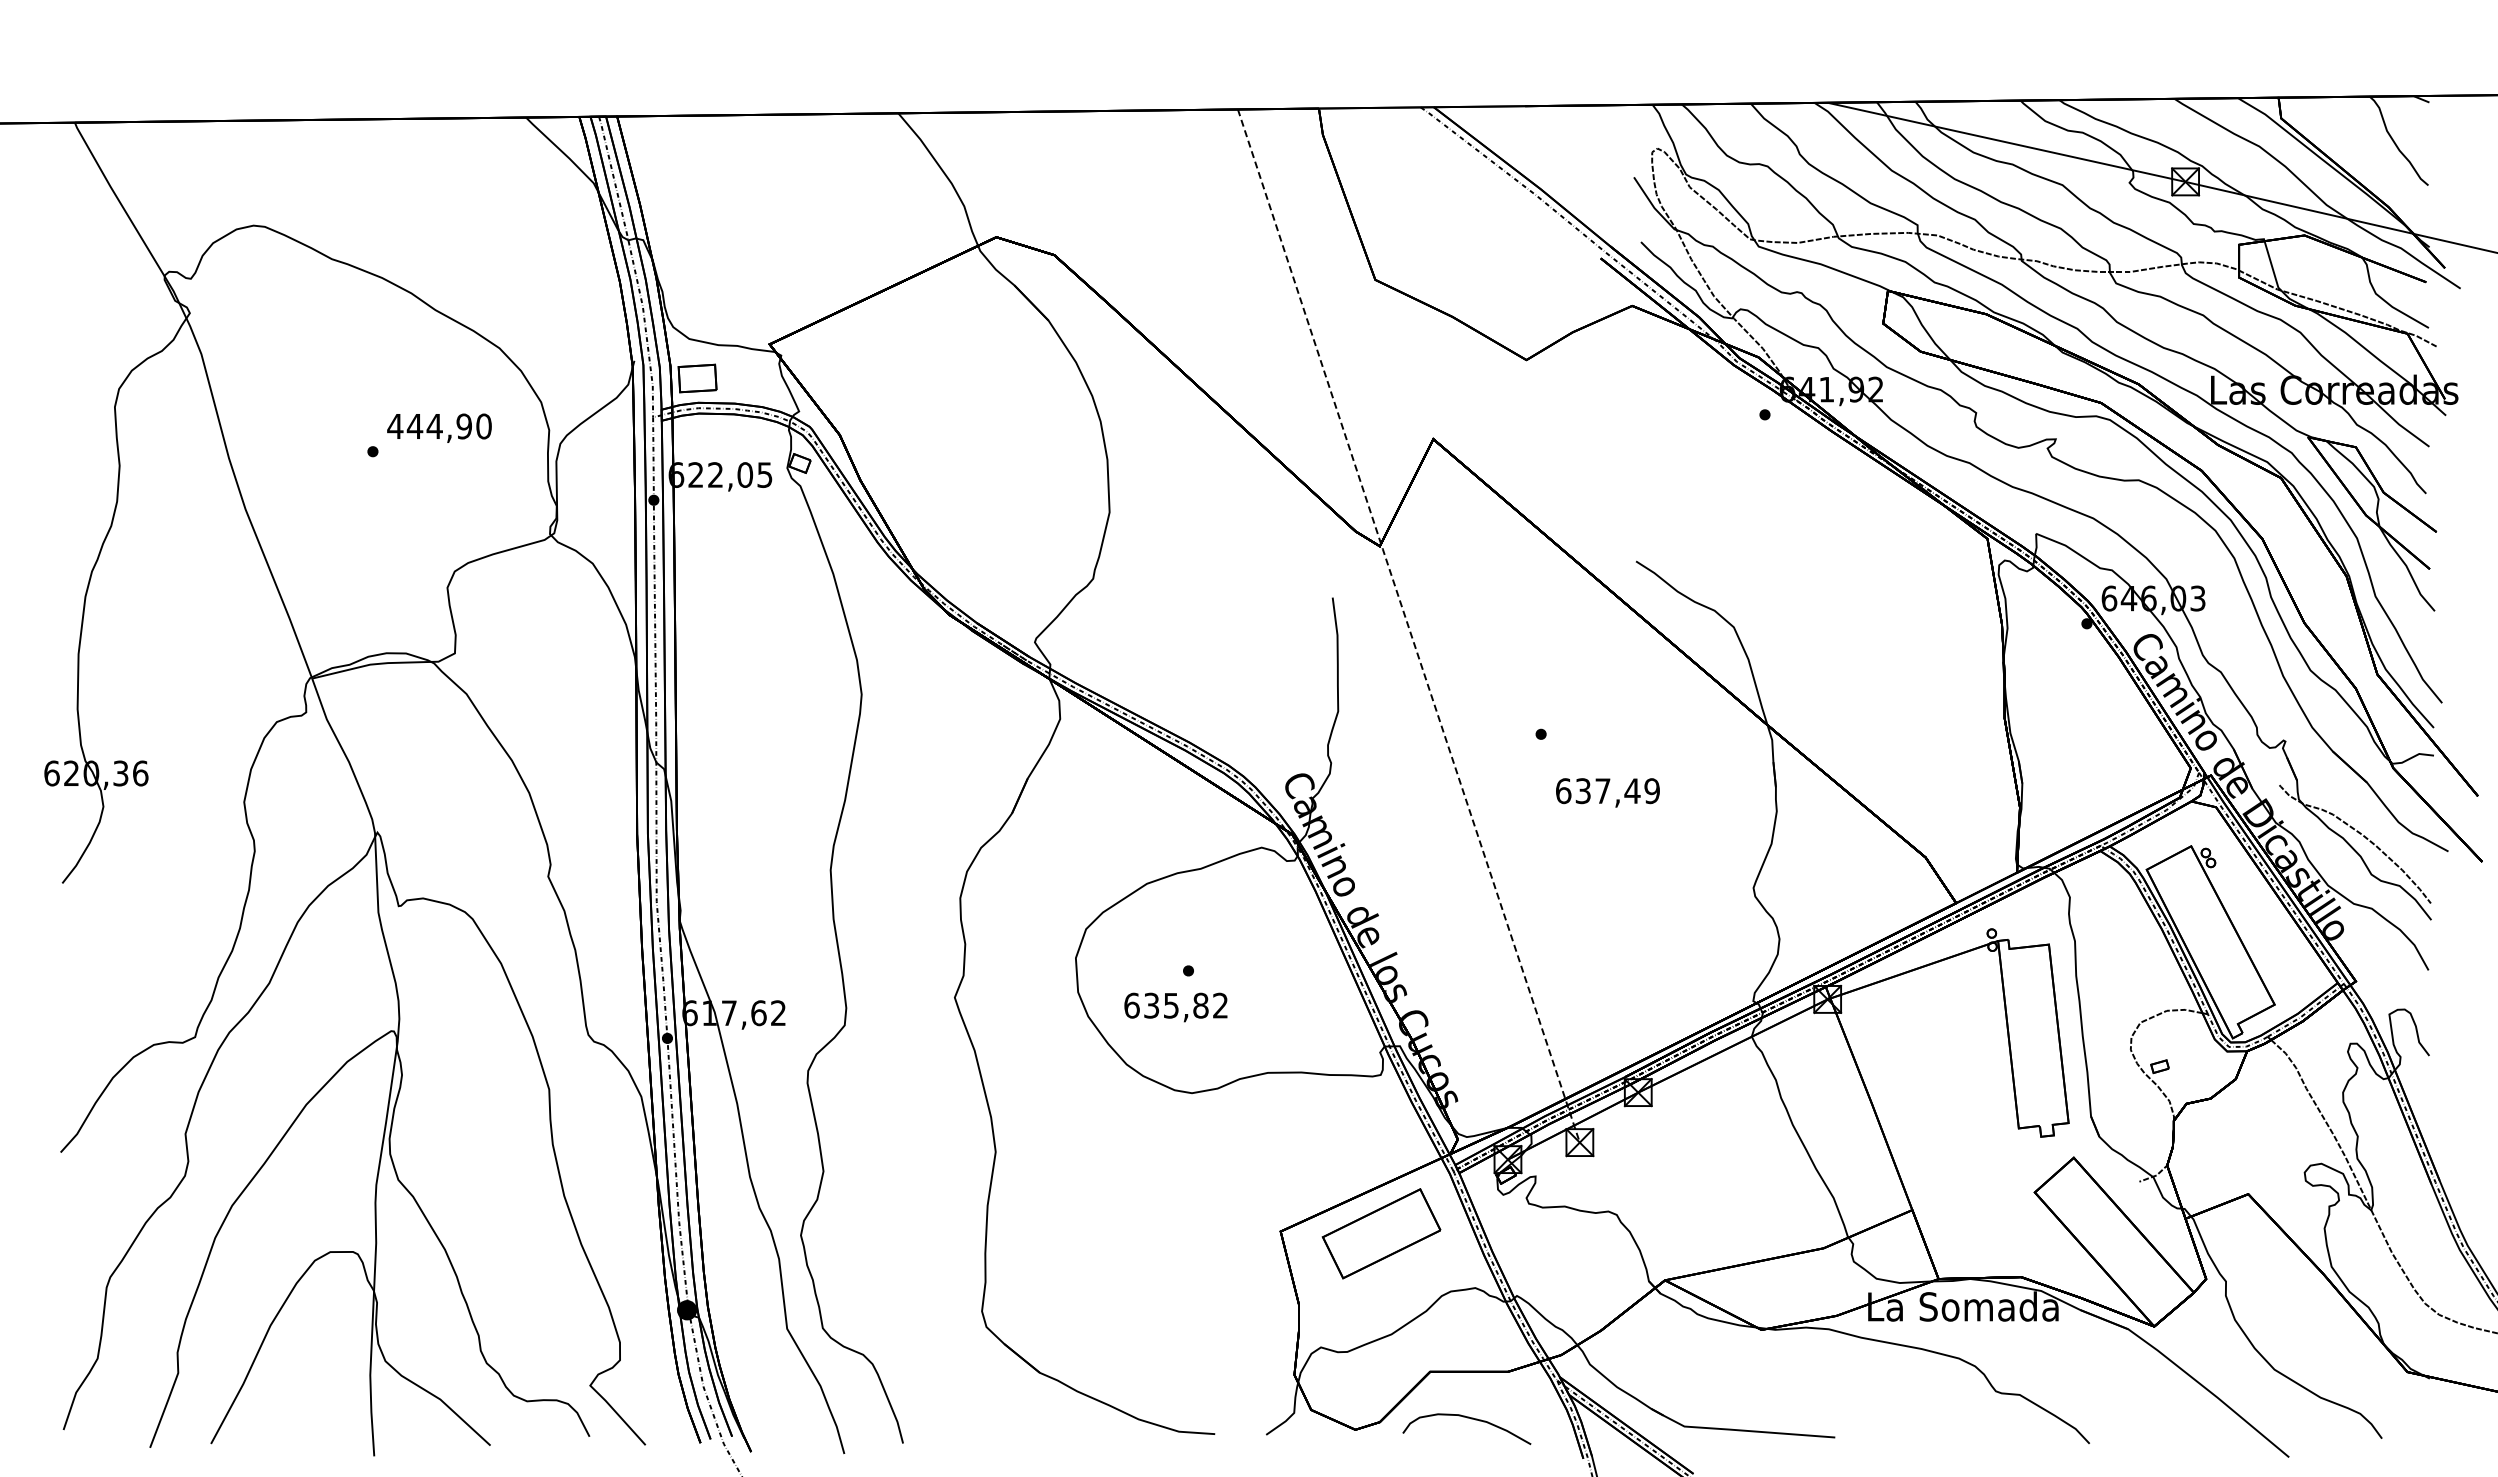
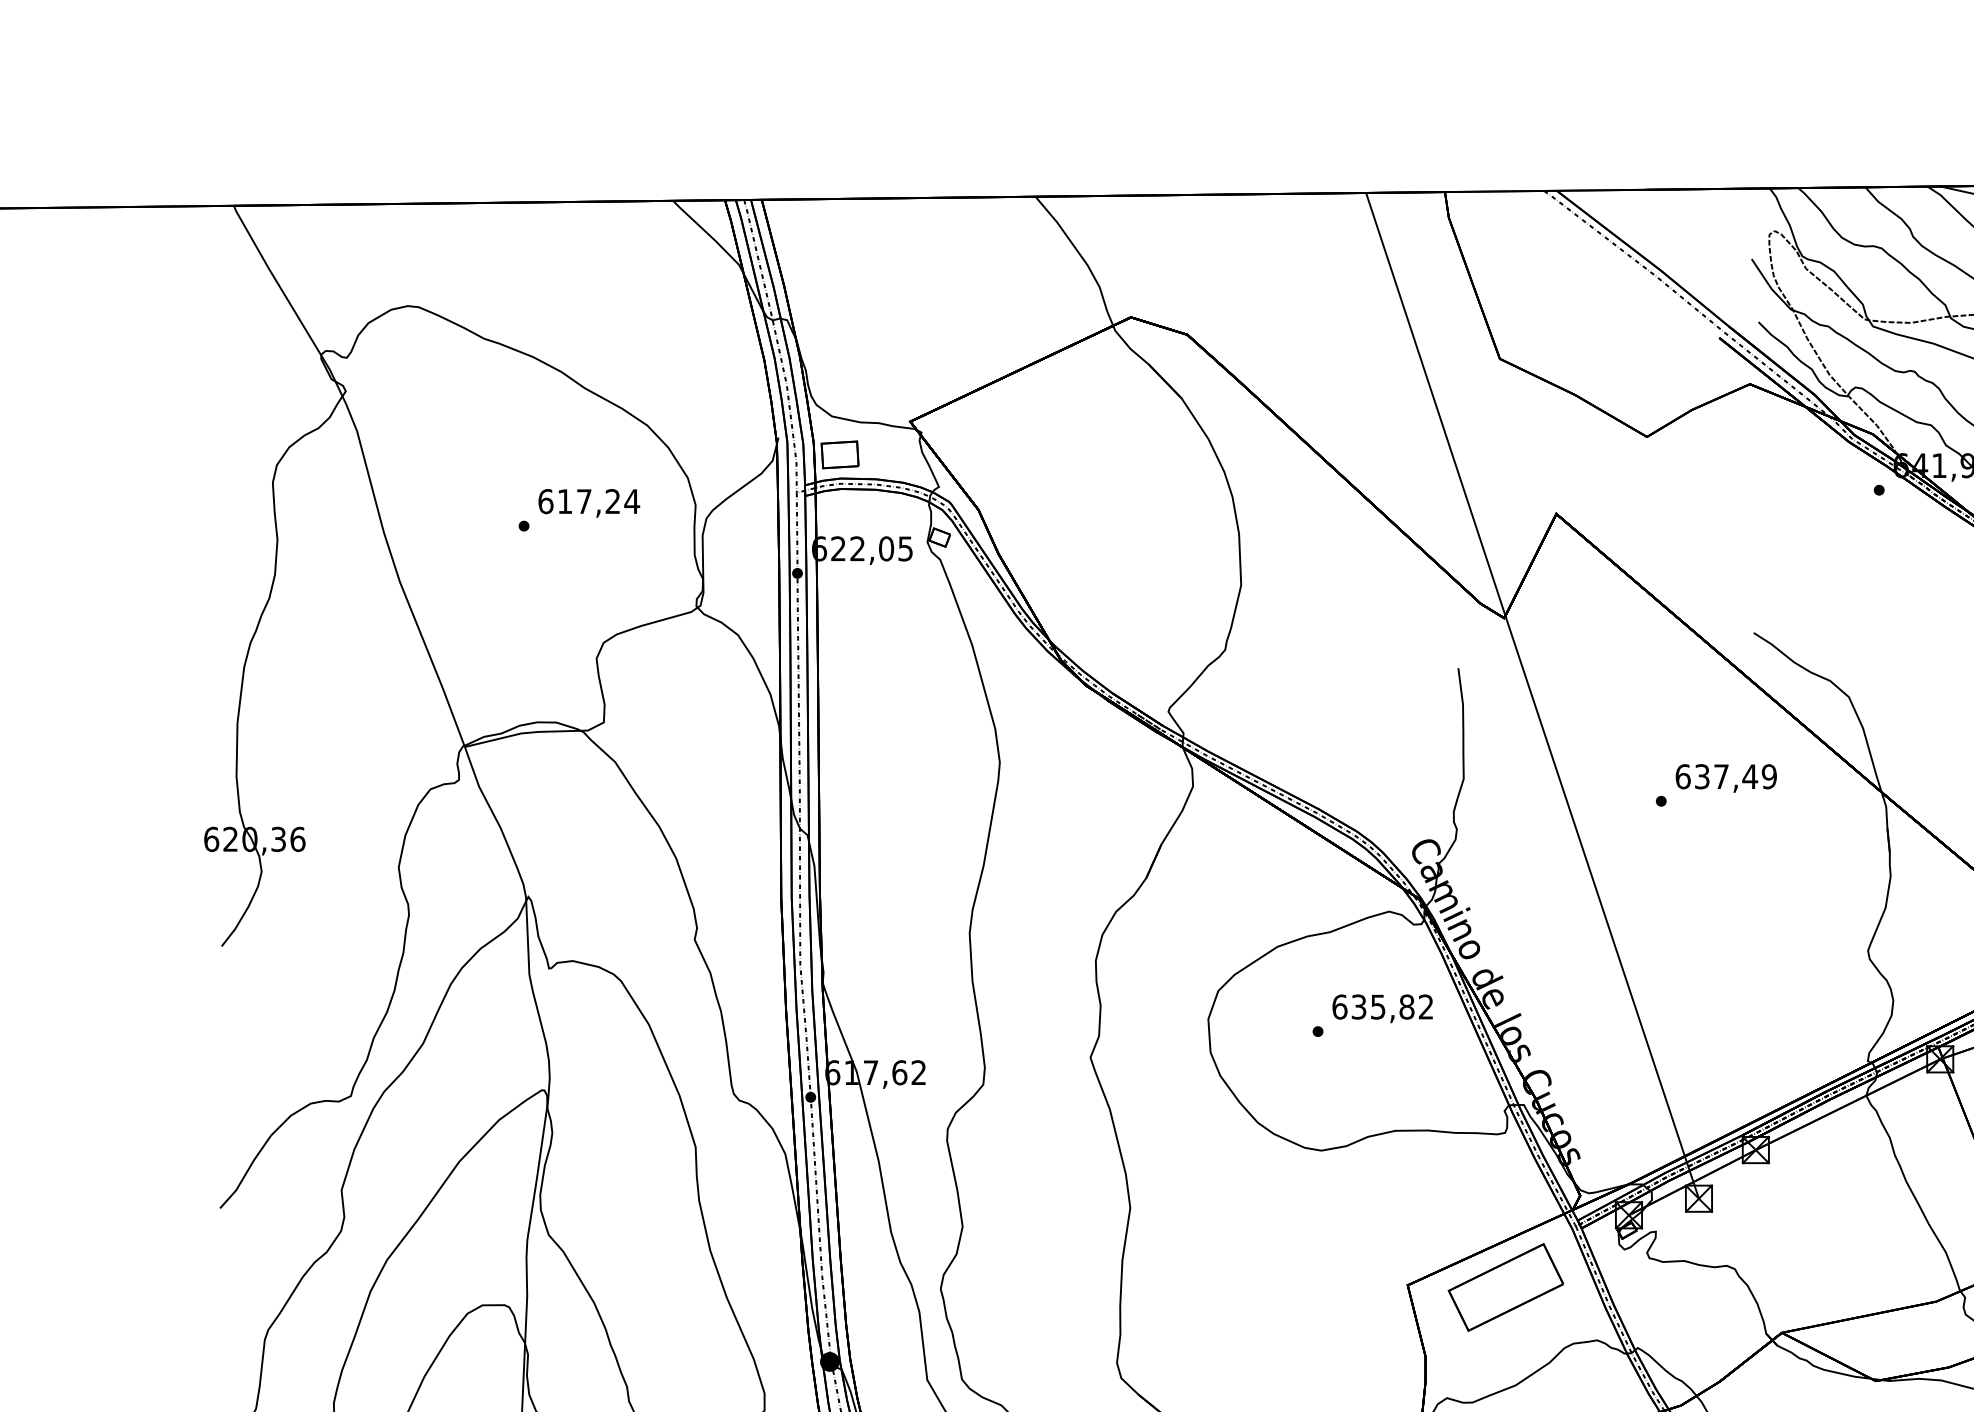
text: (439, 426) -> (588, 501), 444,90 -> 617,24
line: (1408, 625) -> (1532, 695), dashed -> solid
text: (1607, 792) -> (1725, 778), moved
text: (1175, 1007) -> (1382, 1008), moved

